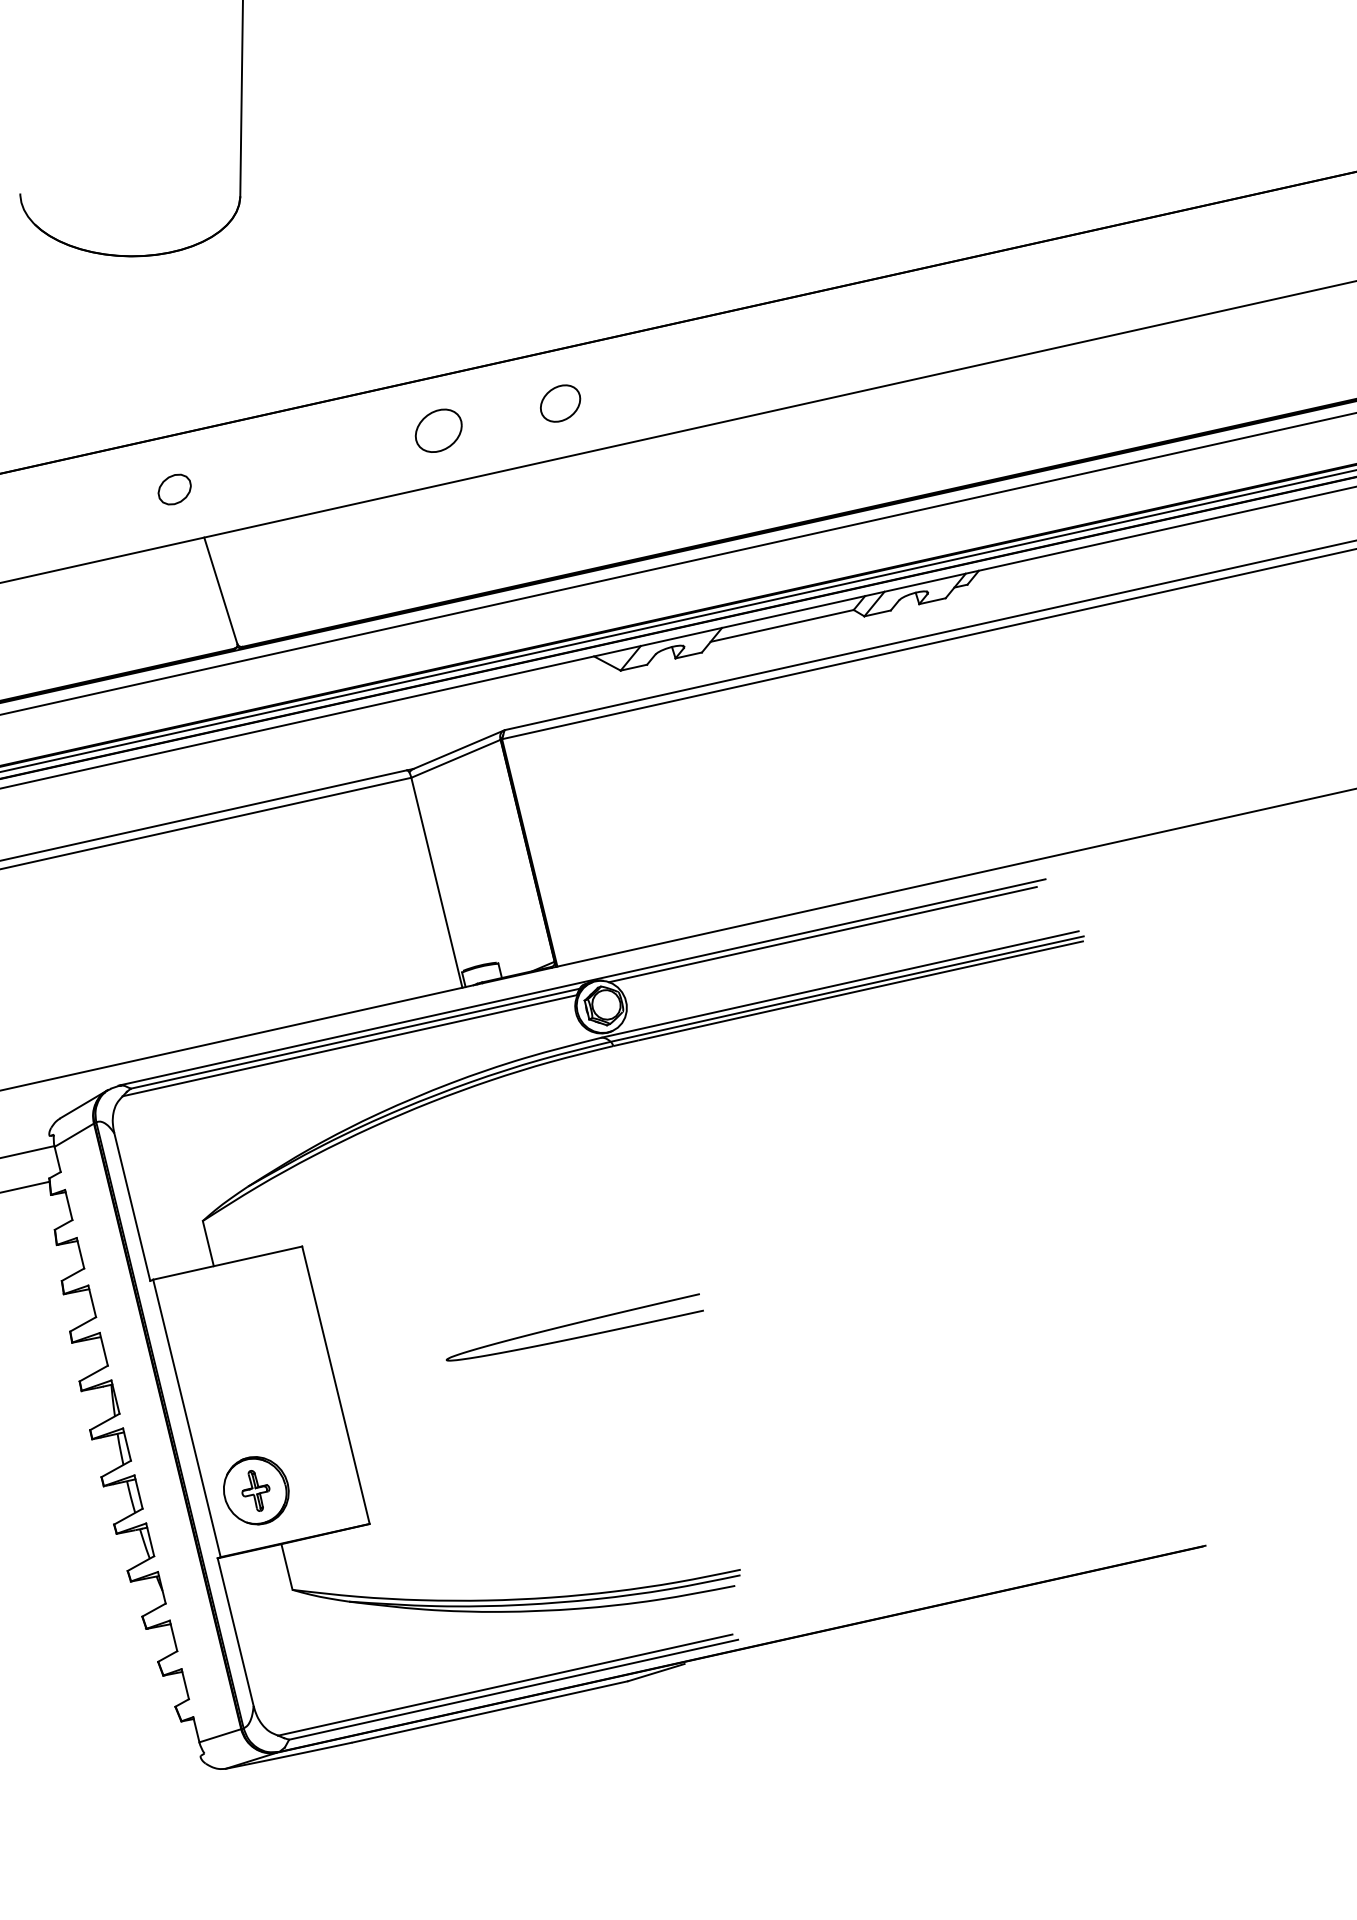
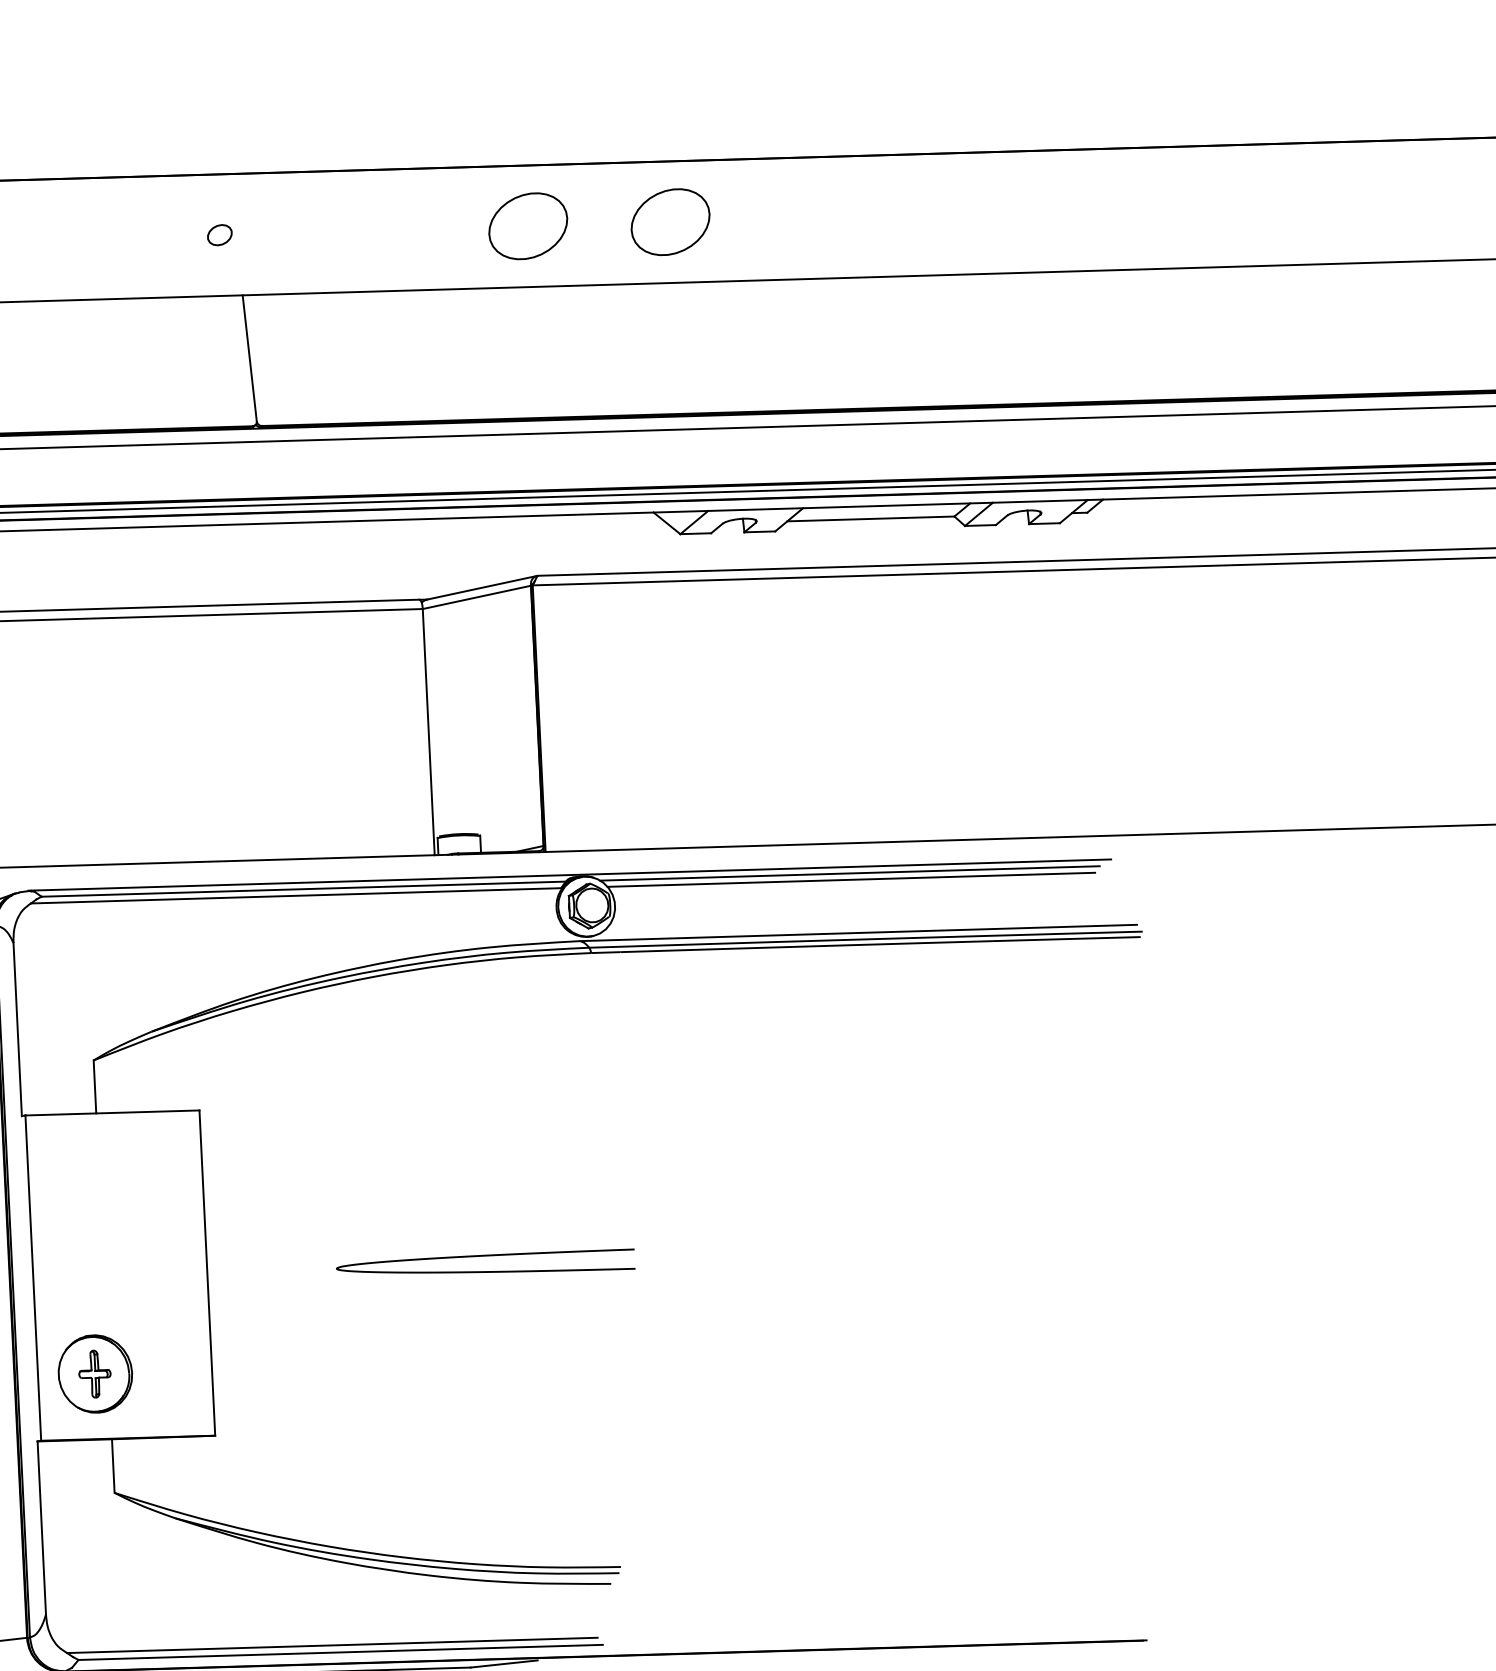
part: (560, 403) -> (670, 222), size x1.67
part: (438, 430) -> (528, 225), size x1.43
part: (174, 489) -> (219, 235), size x0.62
line: (824, 939) -> (850, 879), added

